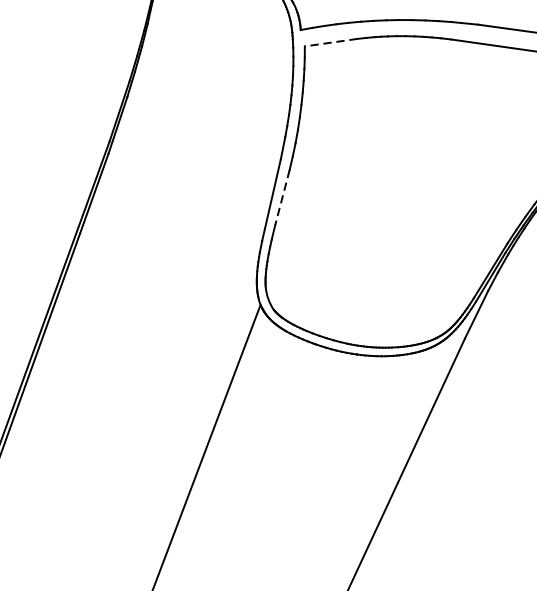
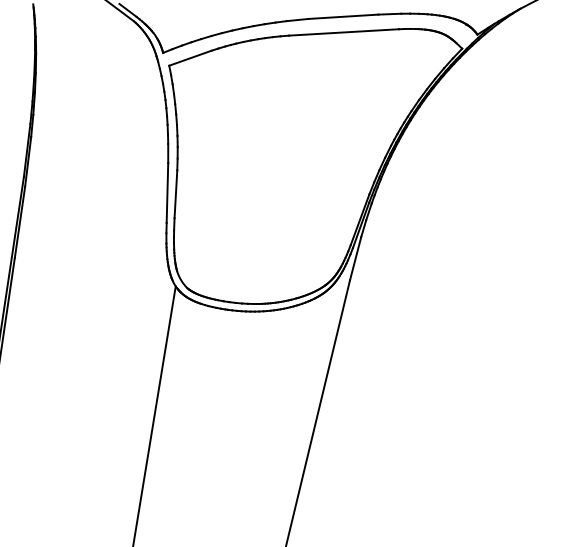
line: (330, 42) -> (189, 58), dashed -> solid
line: (281, 197) -> (175, 194), dashed -> solid

